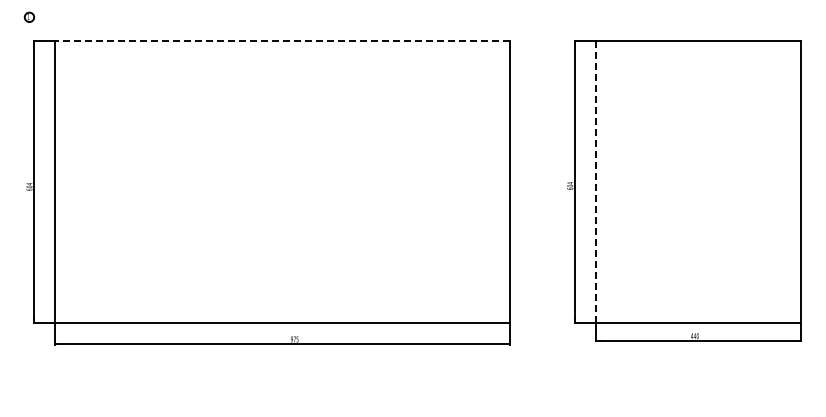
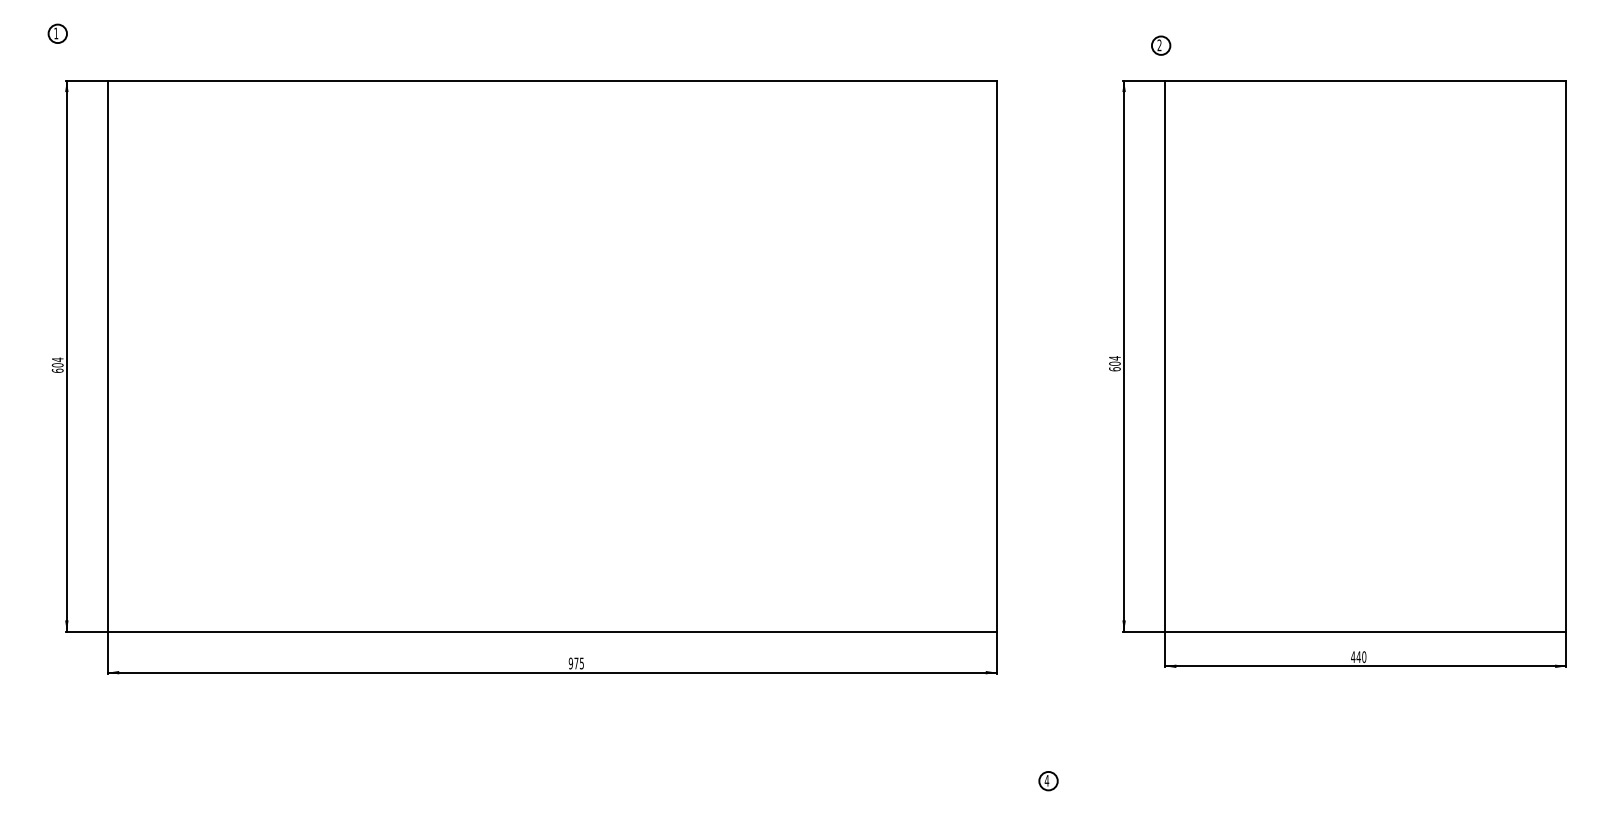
part: (593, 22) -> (1160, 43), added
line: (282, 41) -> (552, 81), dashed -> solid
line: (595, 182) -> (1164, 356), dashed -> solid
part: (535, 399) -> (1046, 780), added

